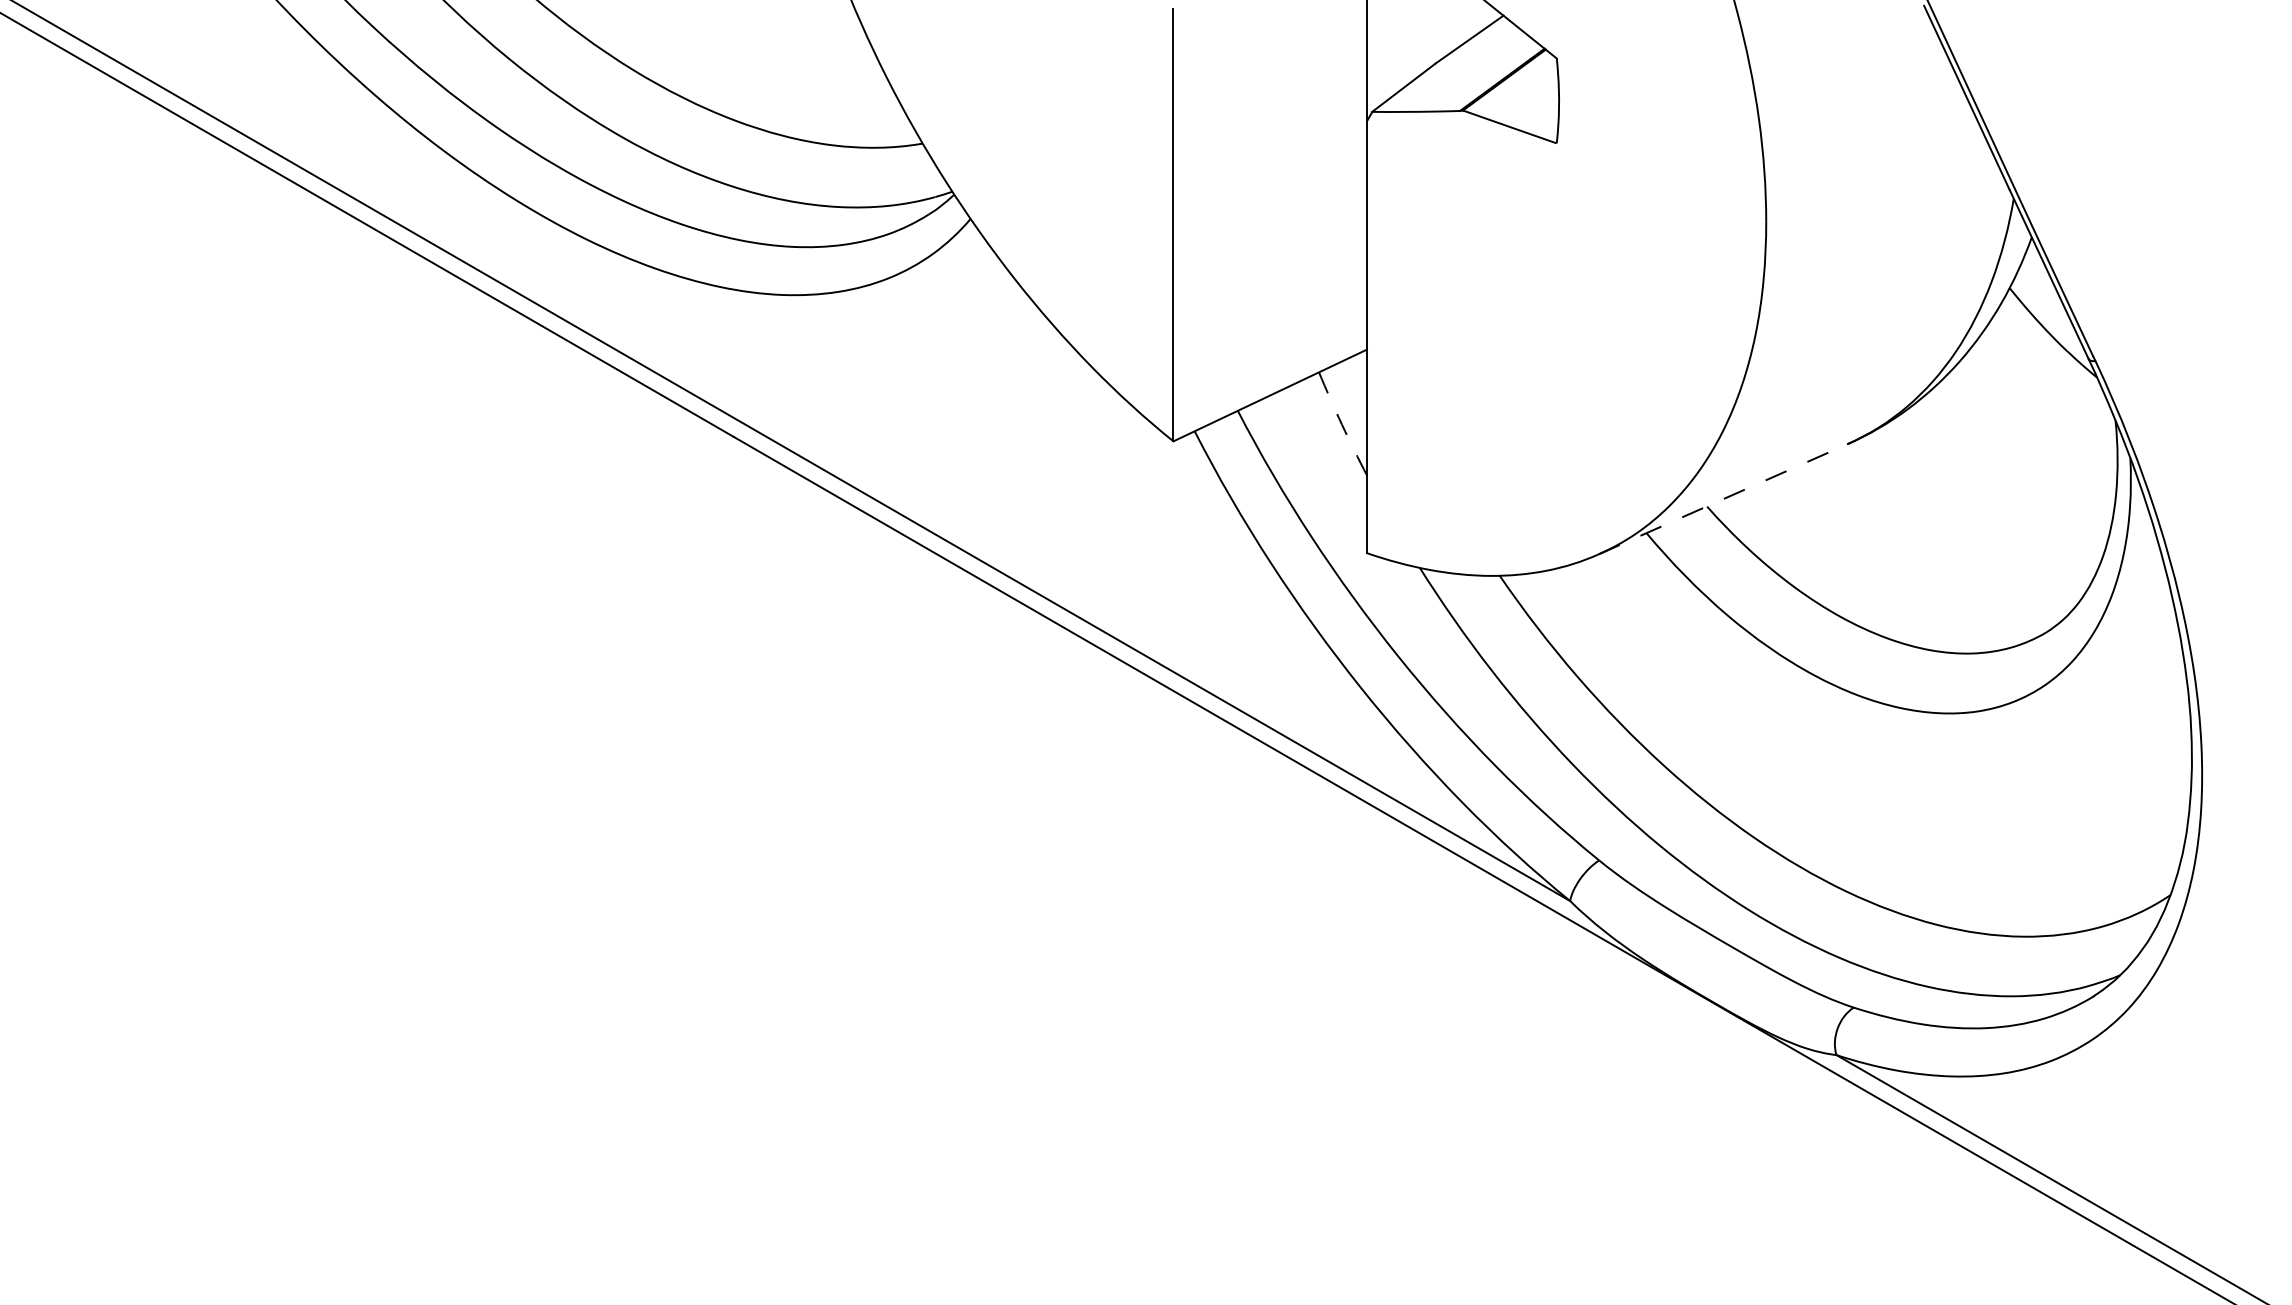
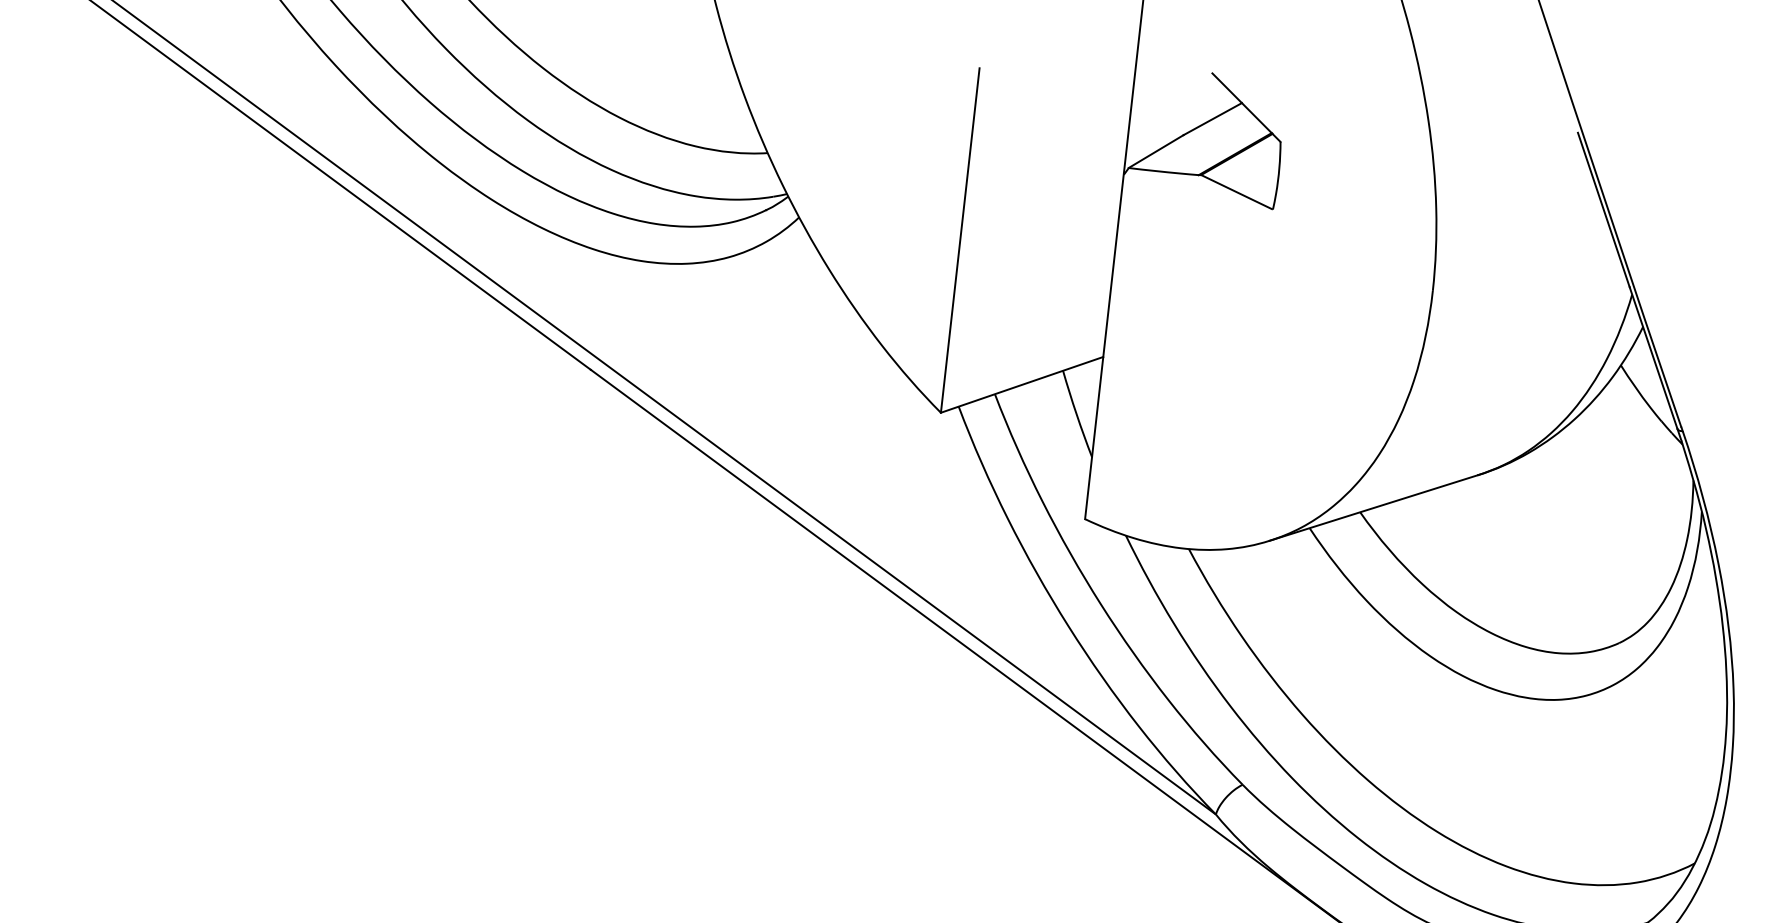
arc: (1341, 424) -> (1076, 414), dashed -> solid
line: (1723, 499) -> (1373, 508), dashed -> solid

